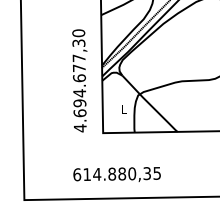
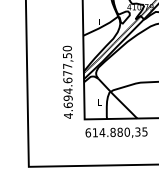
text: (77, 42) -> (66, 55), 4.694.677,30 -> 4.694.677,50
text: (117, 174) -> (116, 132), moved

